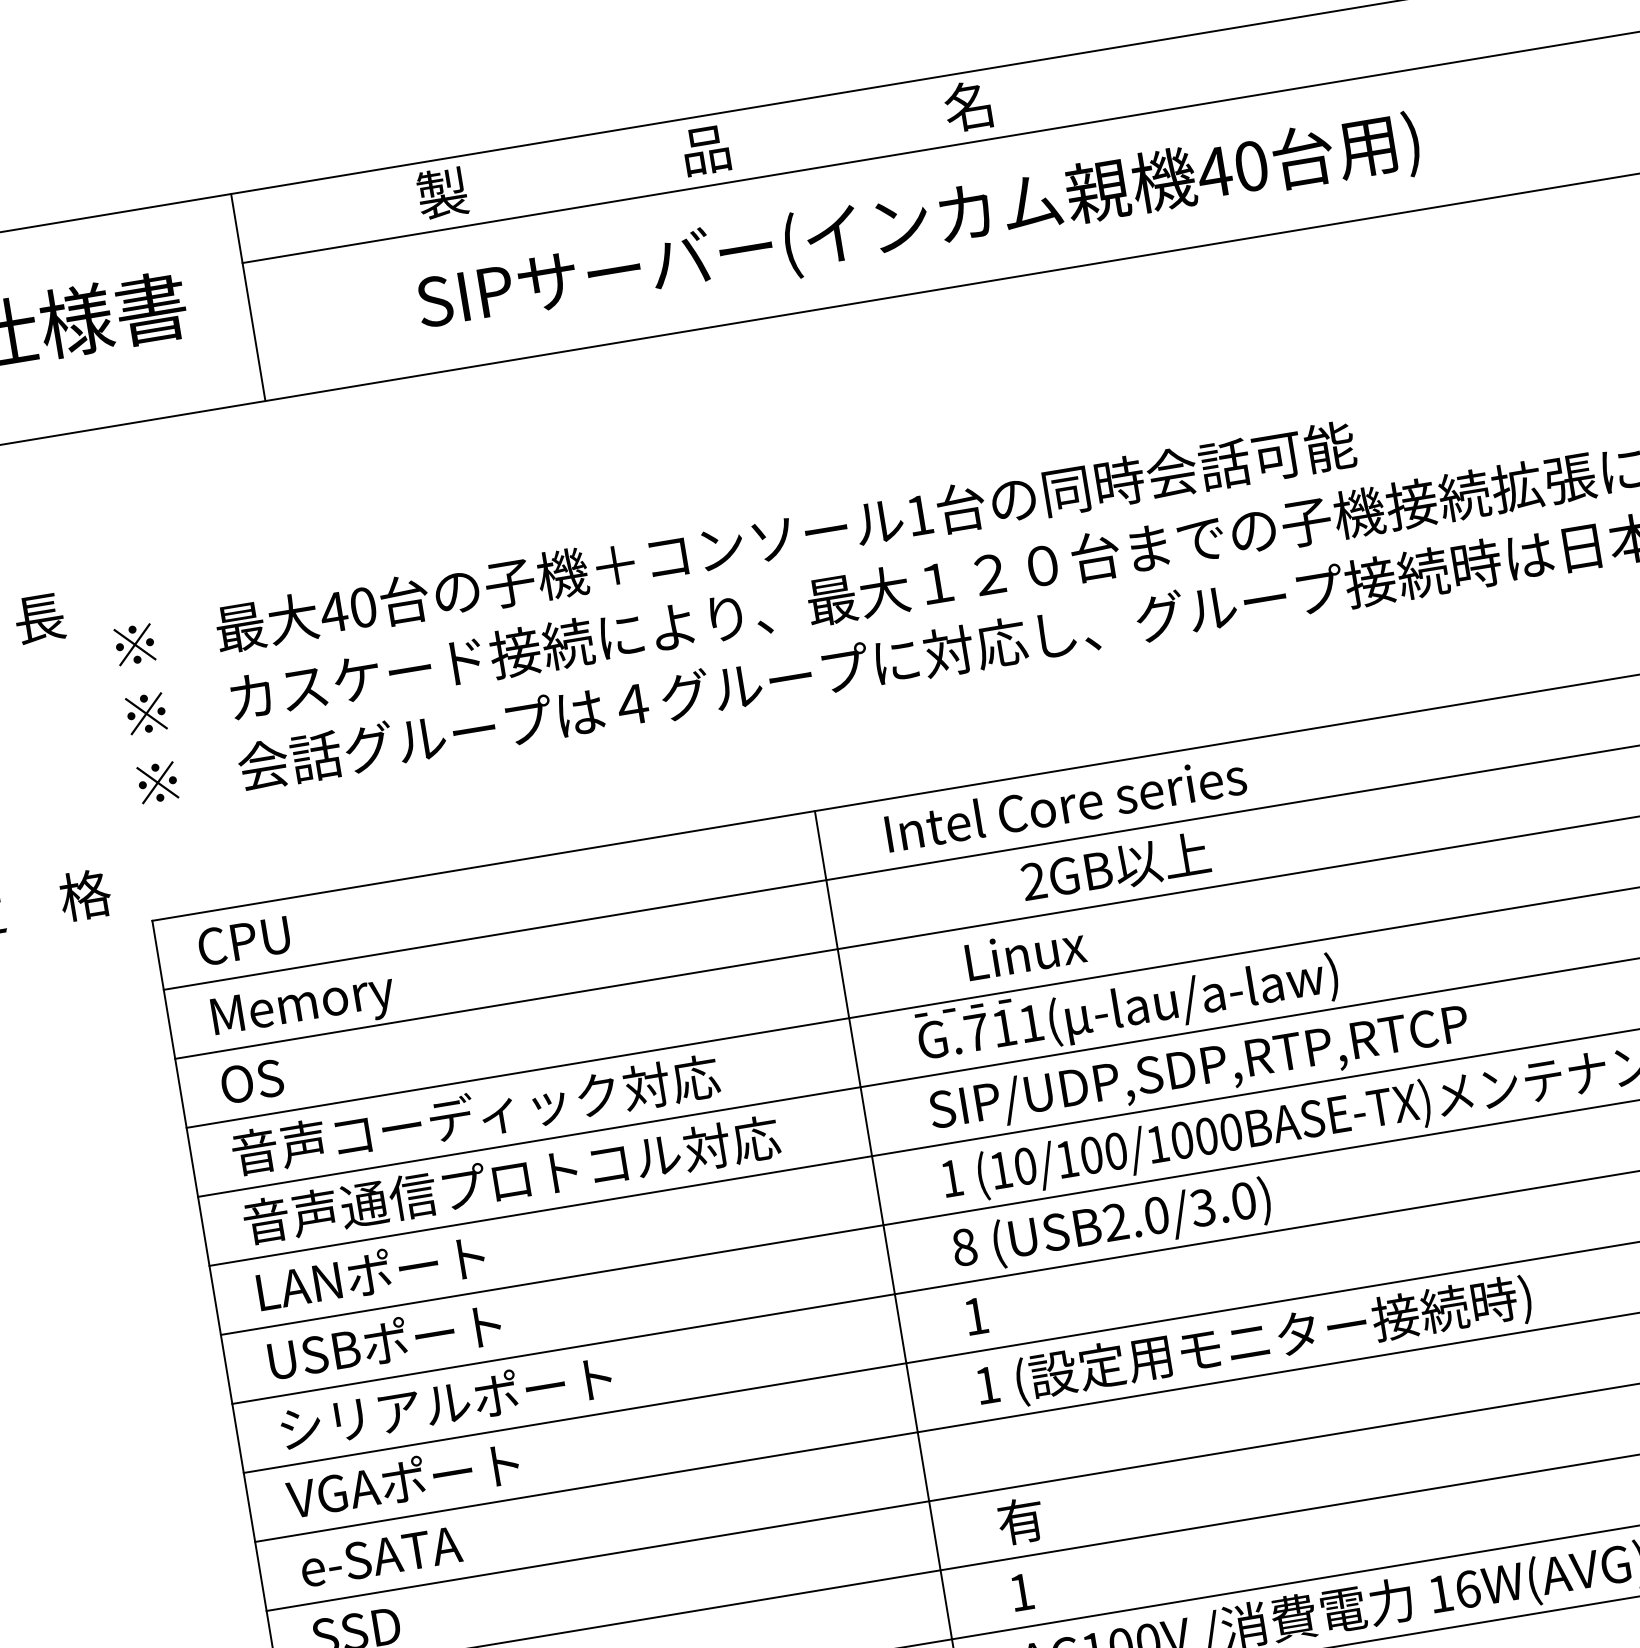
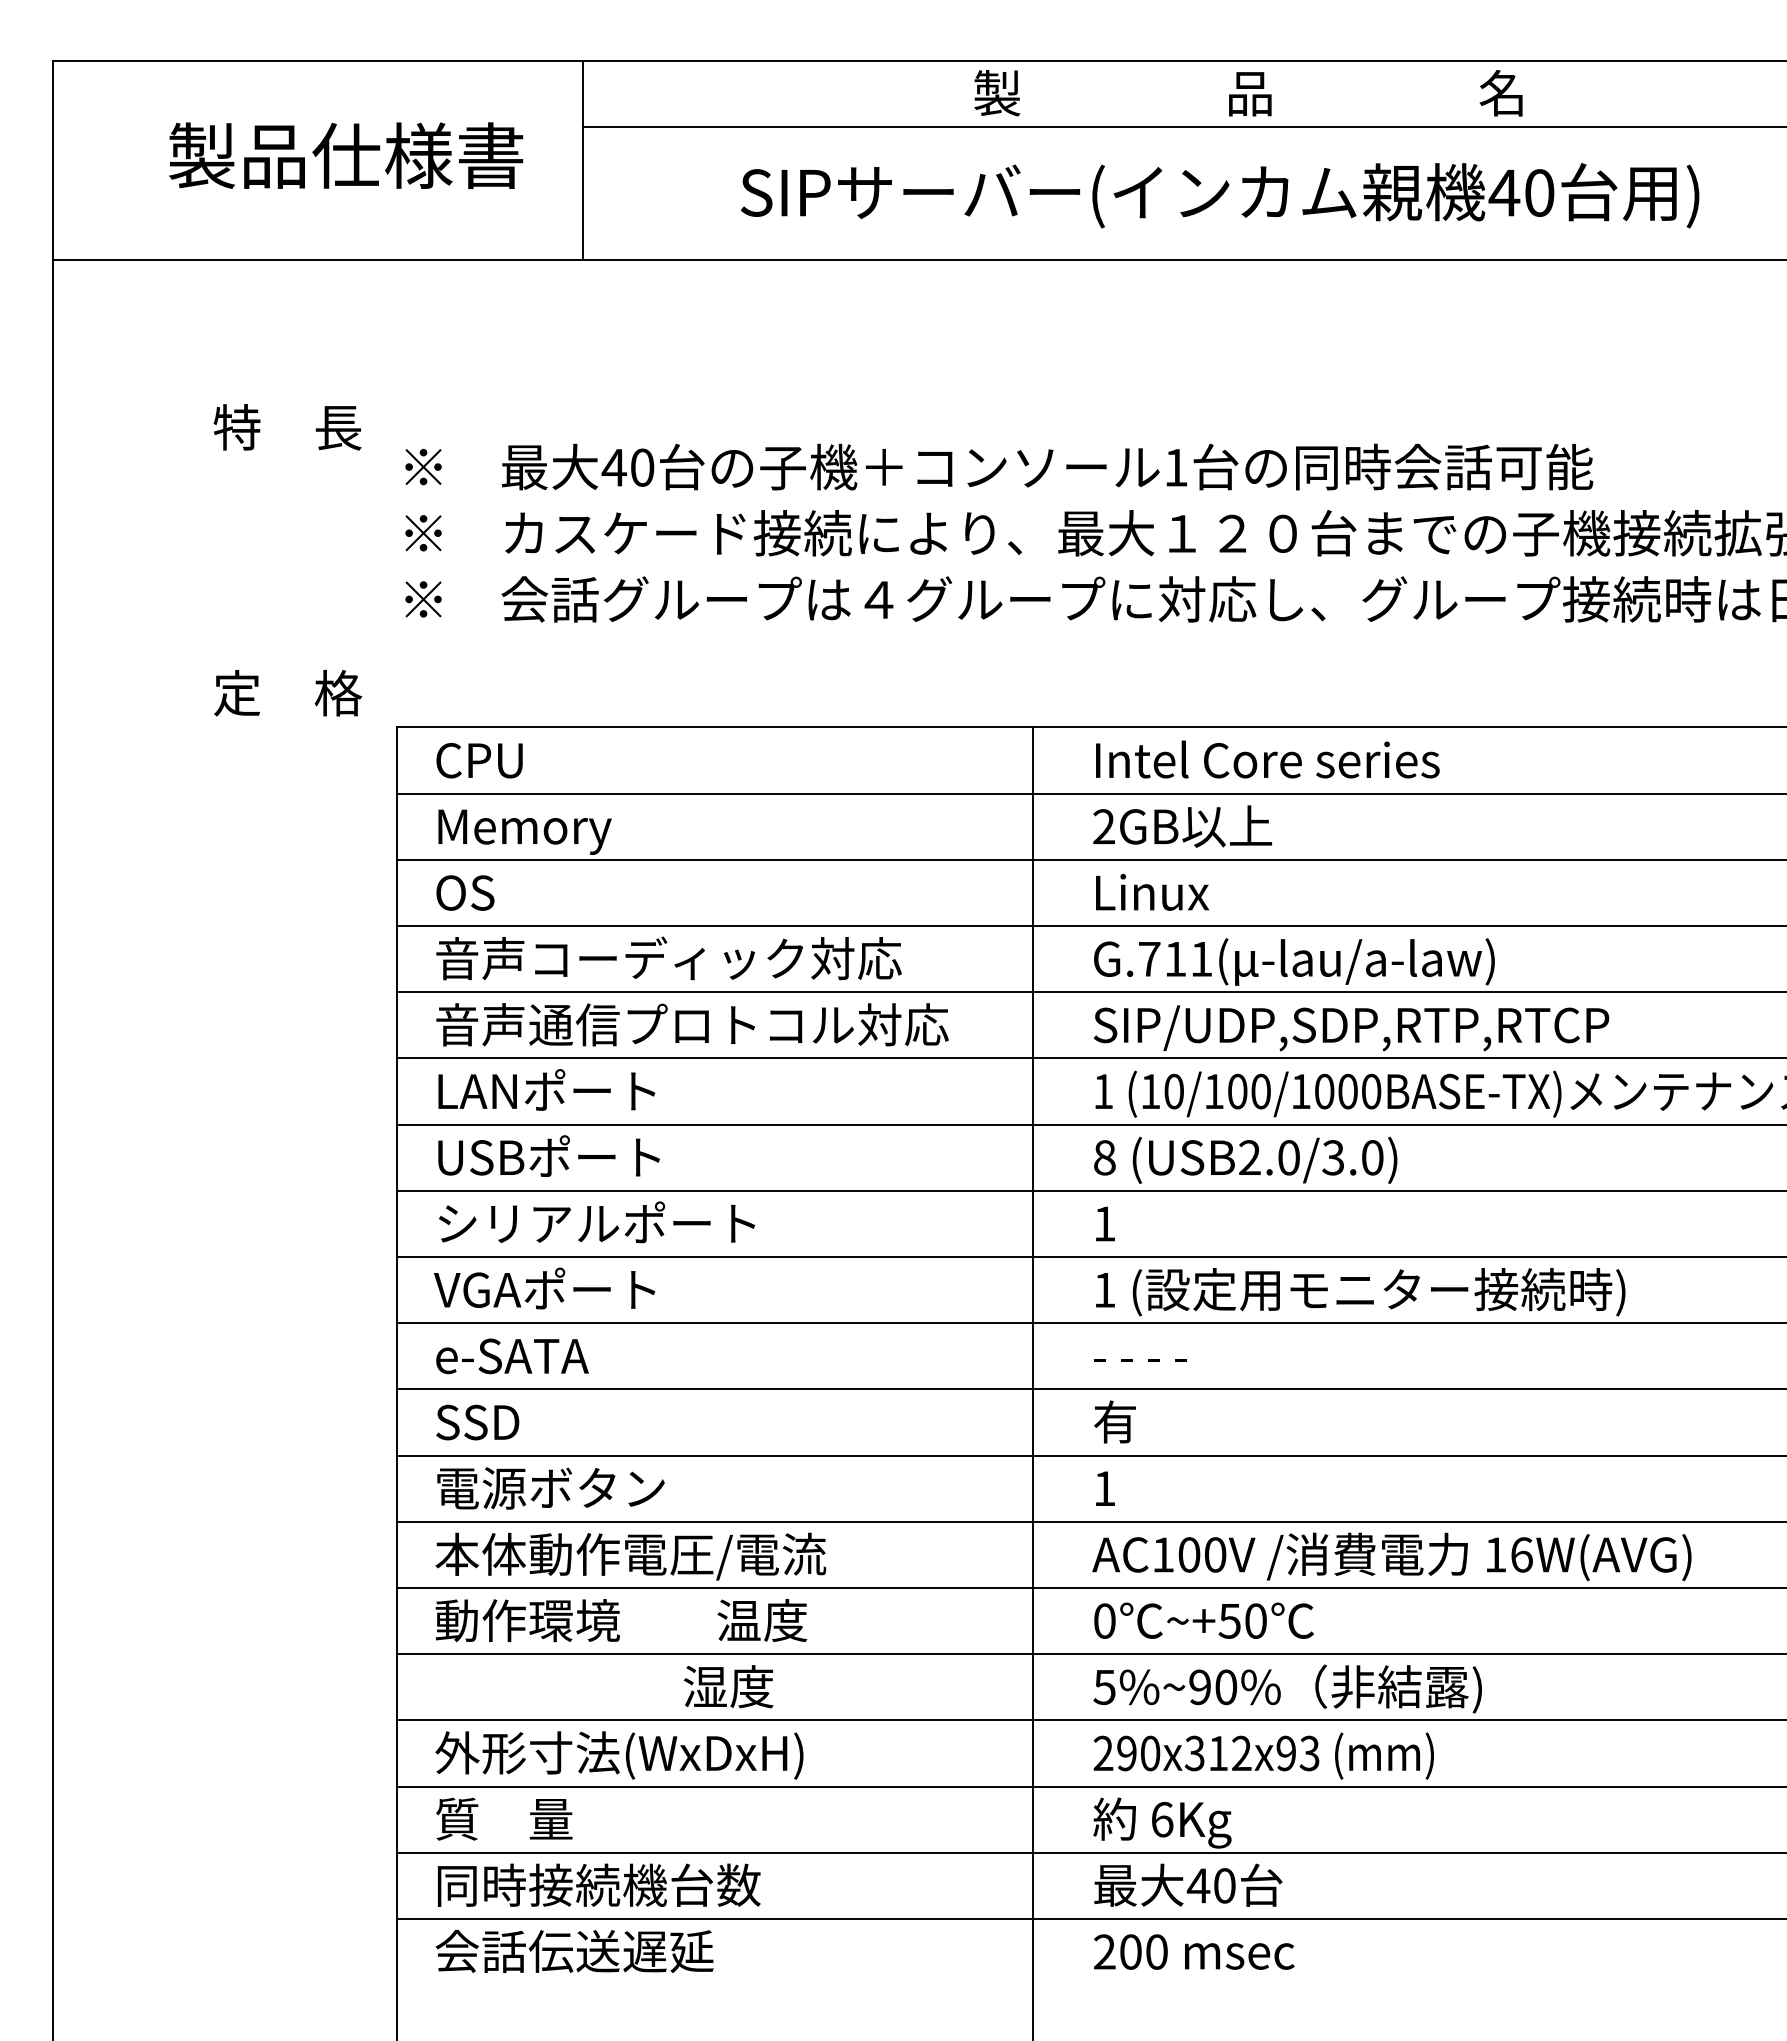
text: (704, 150) -> (1248, 93), moved
text: (1115, 867) -> (1182, 826), moved
text: (1025, 952) -> (1152, 892), moved
text: (963, 1008) -> (1140, 1360), moved

